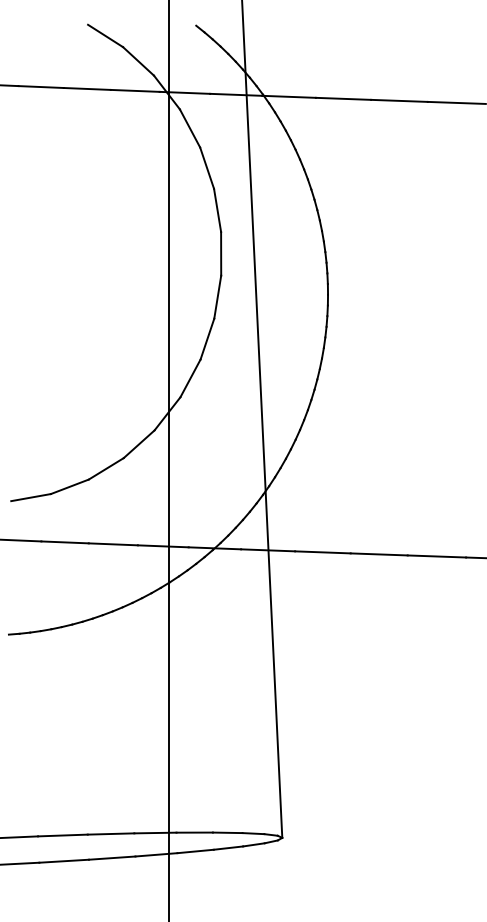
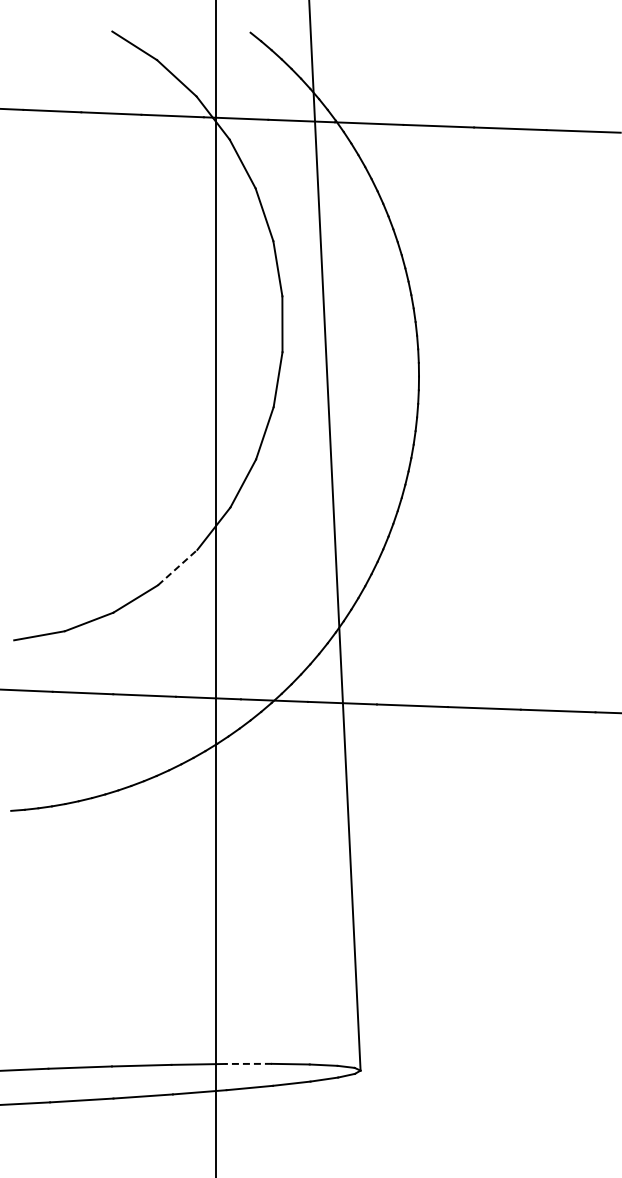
line: (139, 444) -> (178, 567), solid -> dashed
line: (194, 832) -> (248, 1063), solid -> dashed

